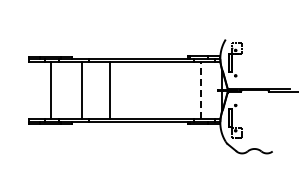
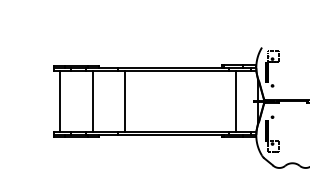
line: (51, 90) -> (59, 101), moved
line: (81, 90) -> (92, 101), moved
line: (109, 90) -> (124, 101), moved
line: (200, 90) -> (235, 101), dashed -> solid

